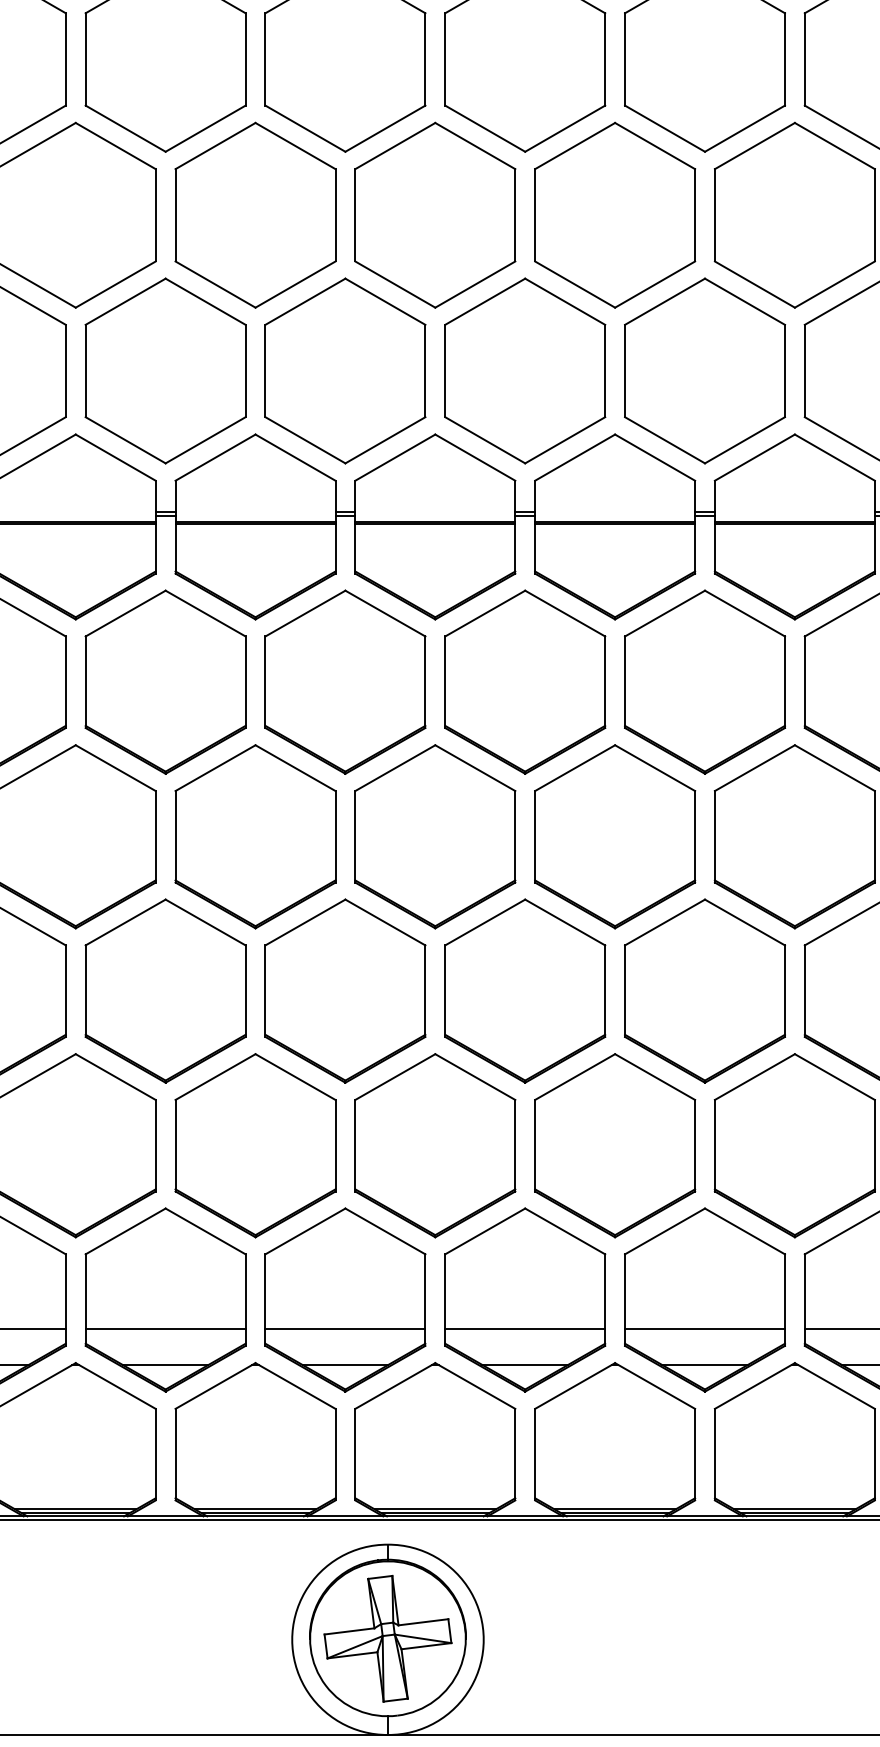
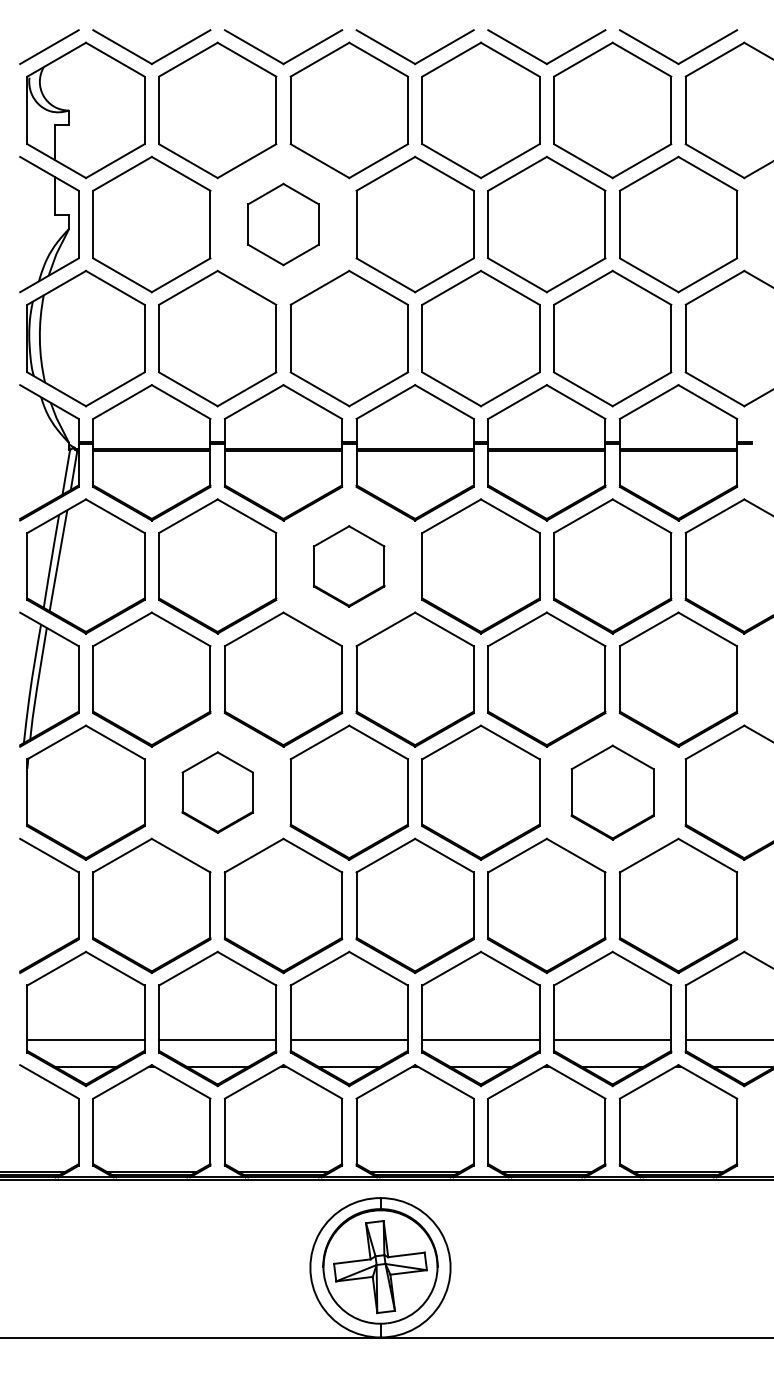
part: (255, 215) -> (283, 224), size x0.6
part: (344, 682) -> (348, 566), size x0.6
part: (165, 990) -> (217, 792), size x0.6
part: (704, 990) -> (612, 792), size x0.7

